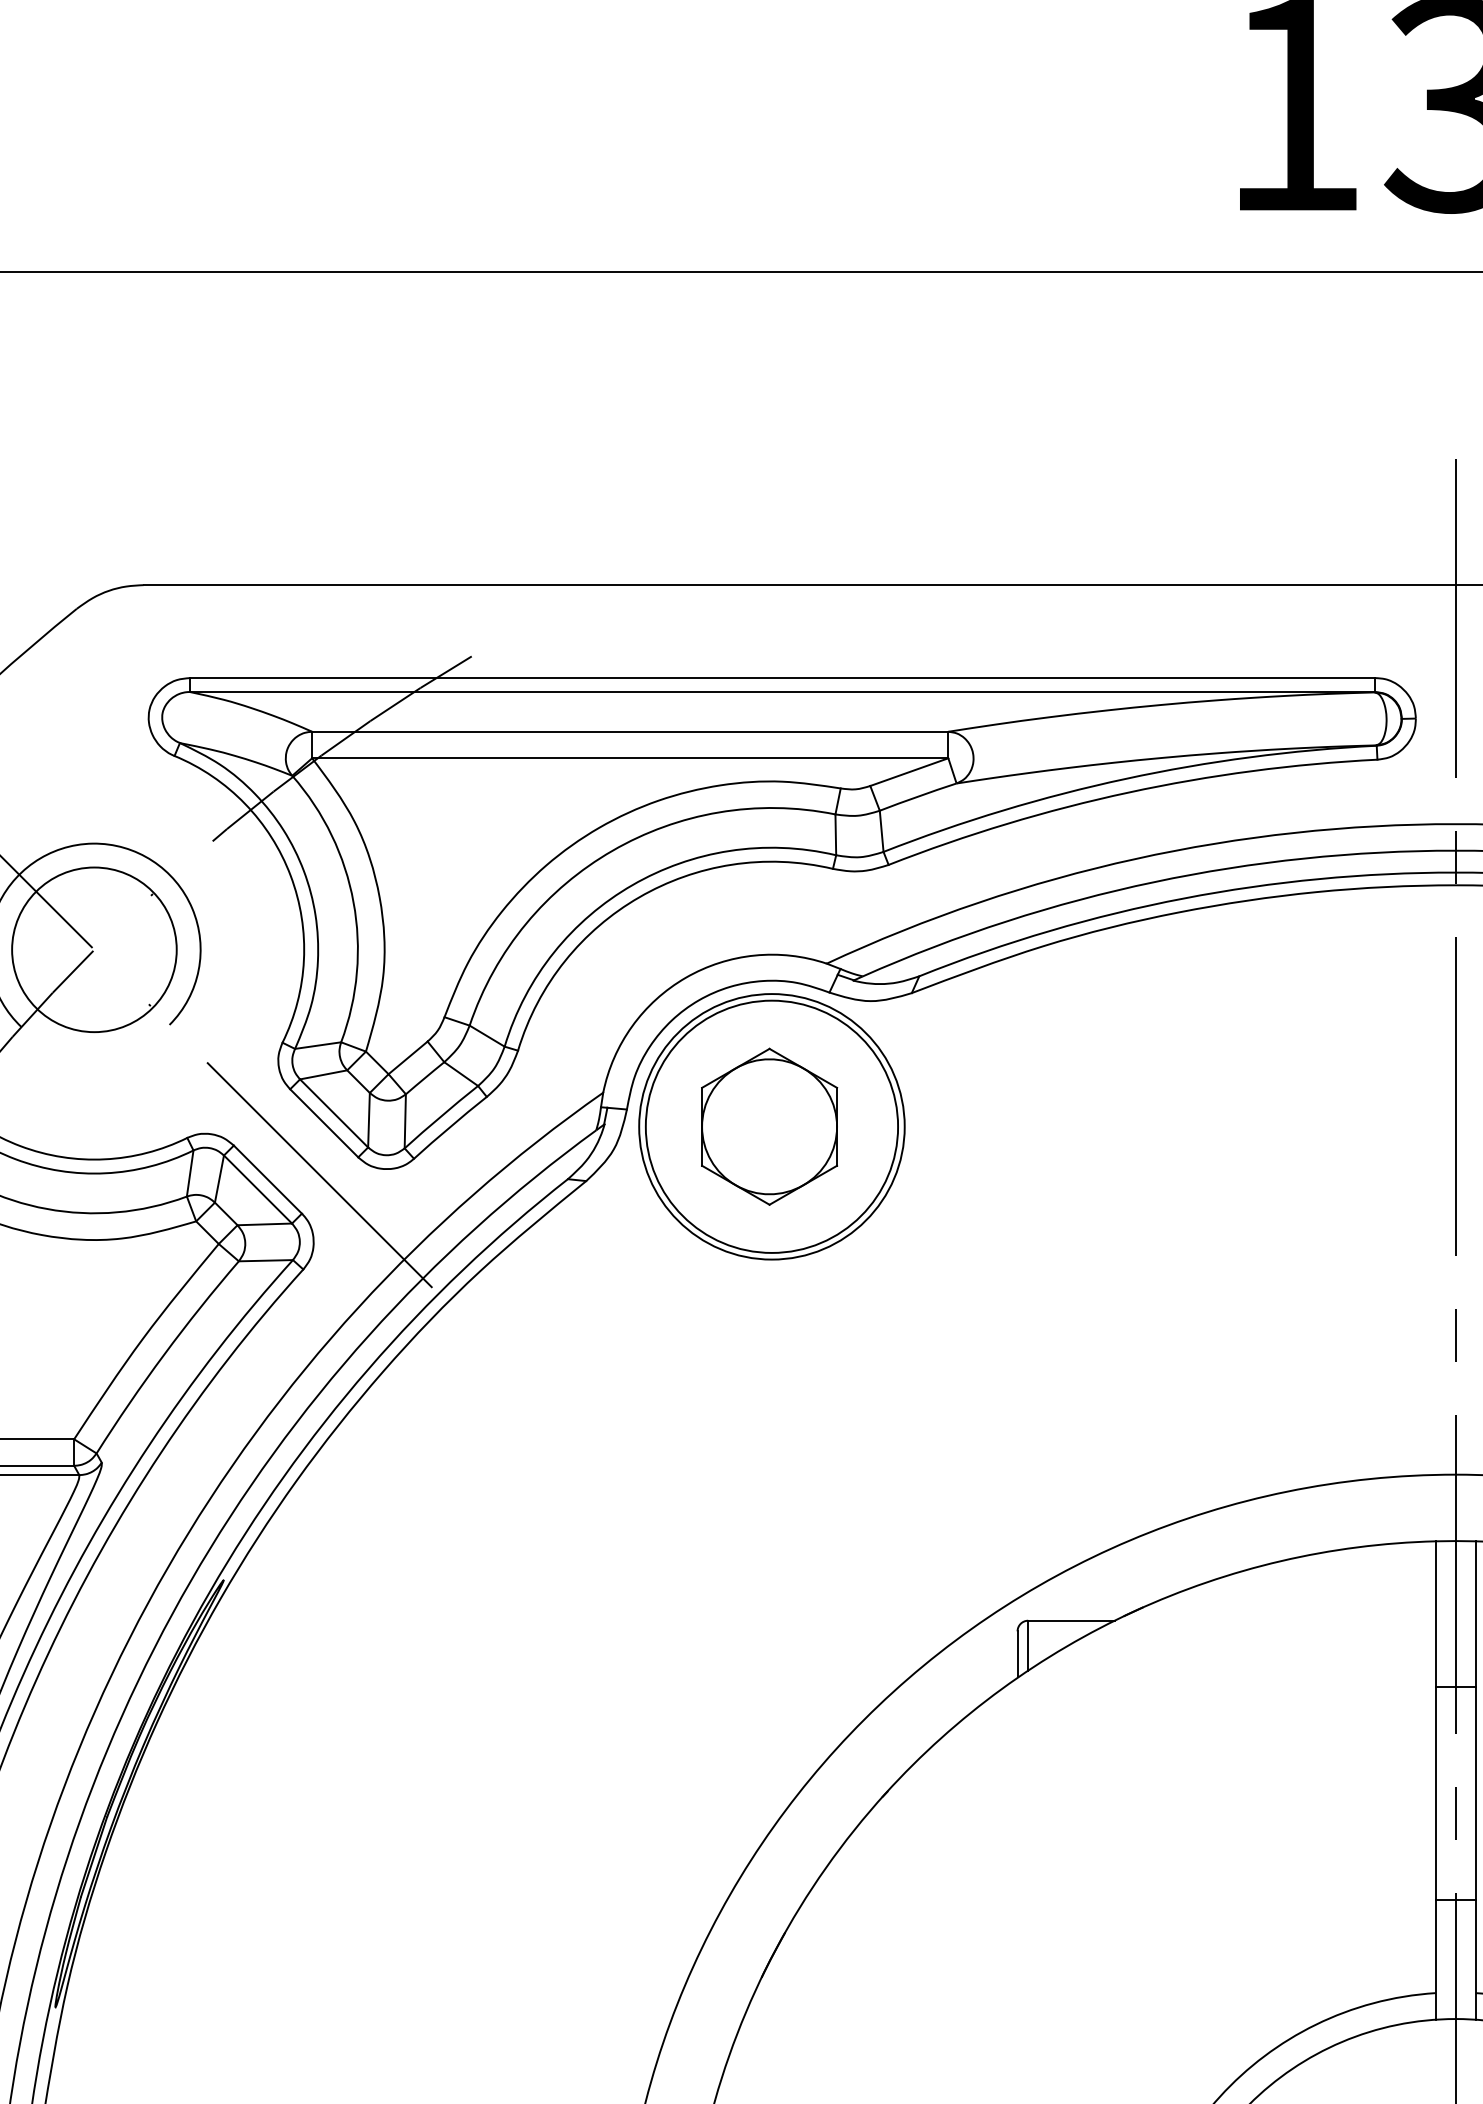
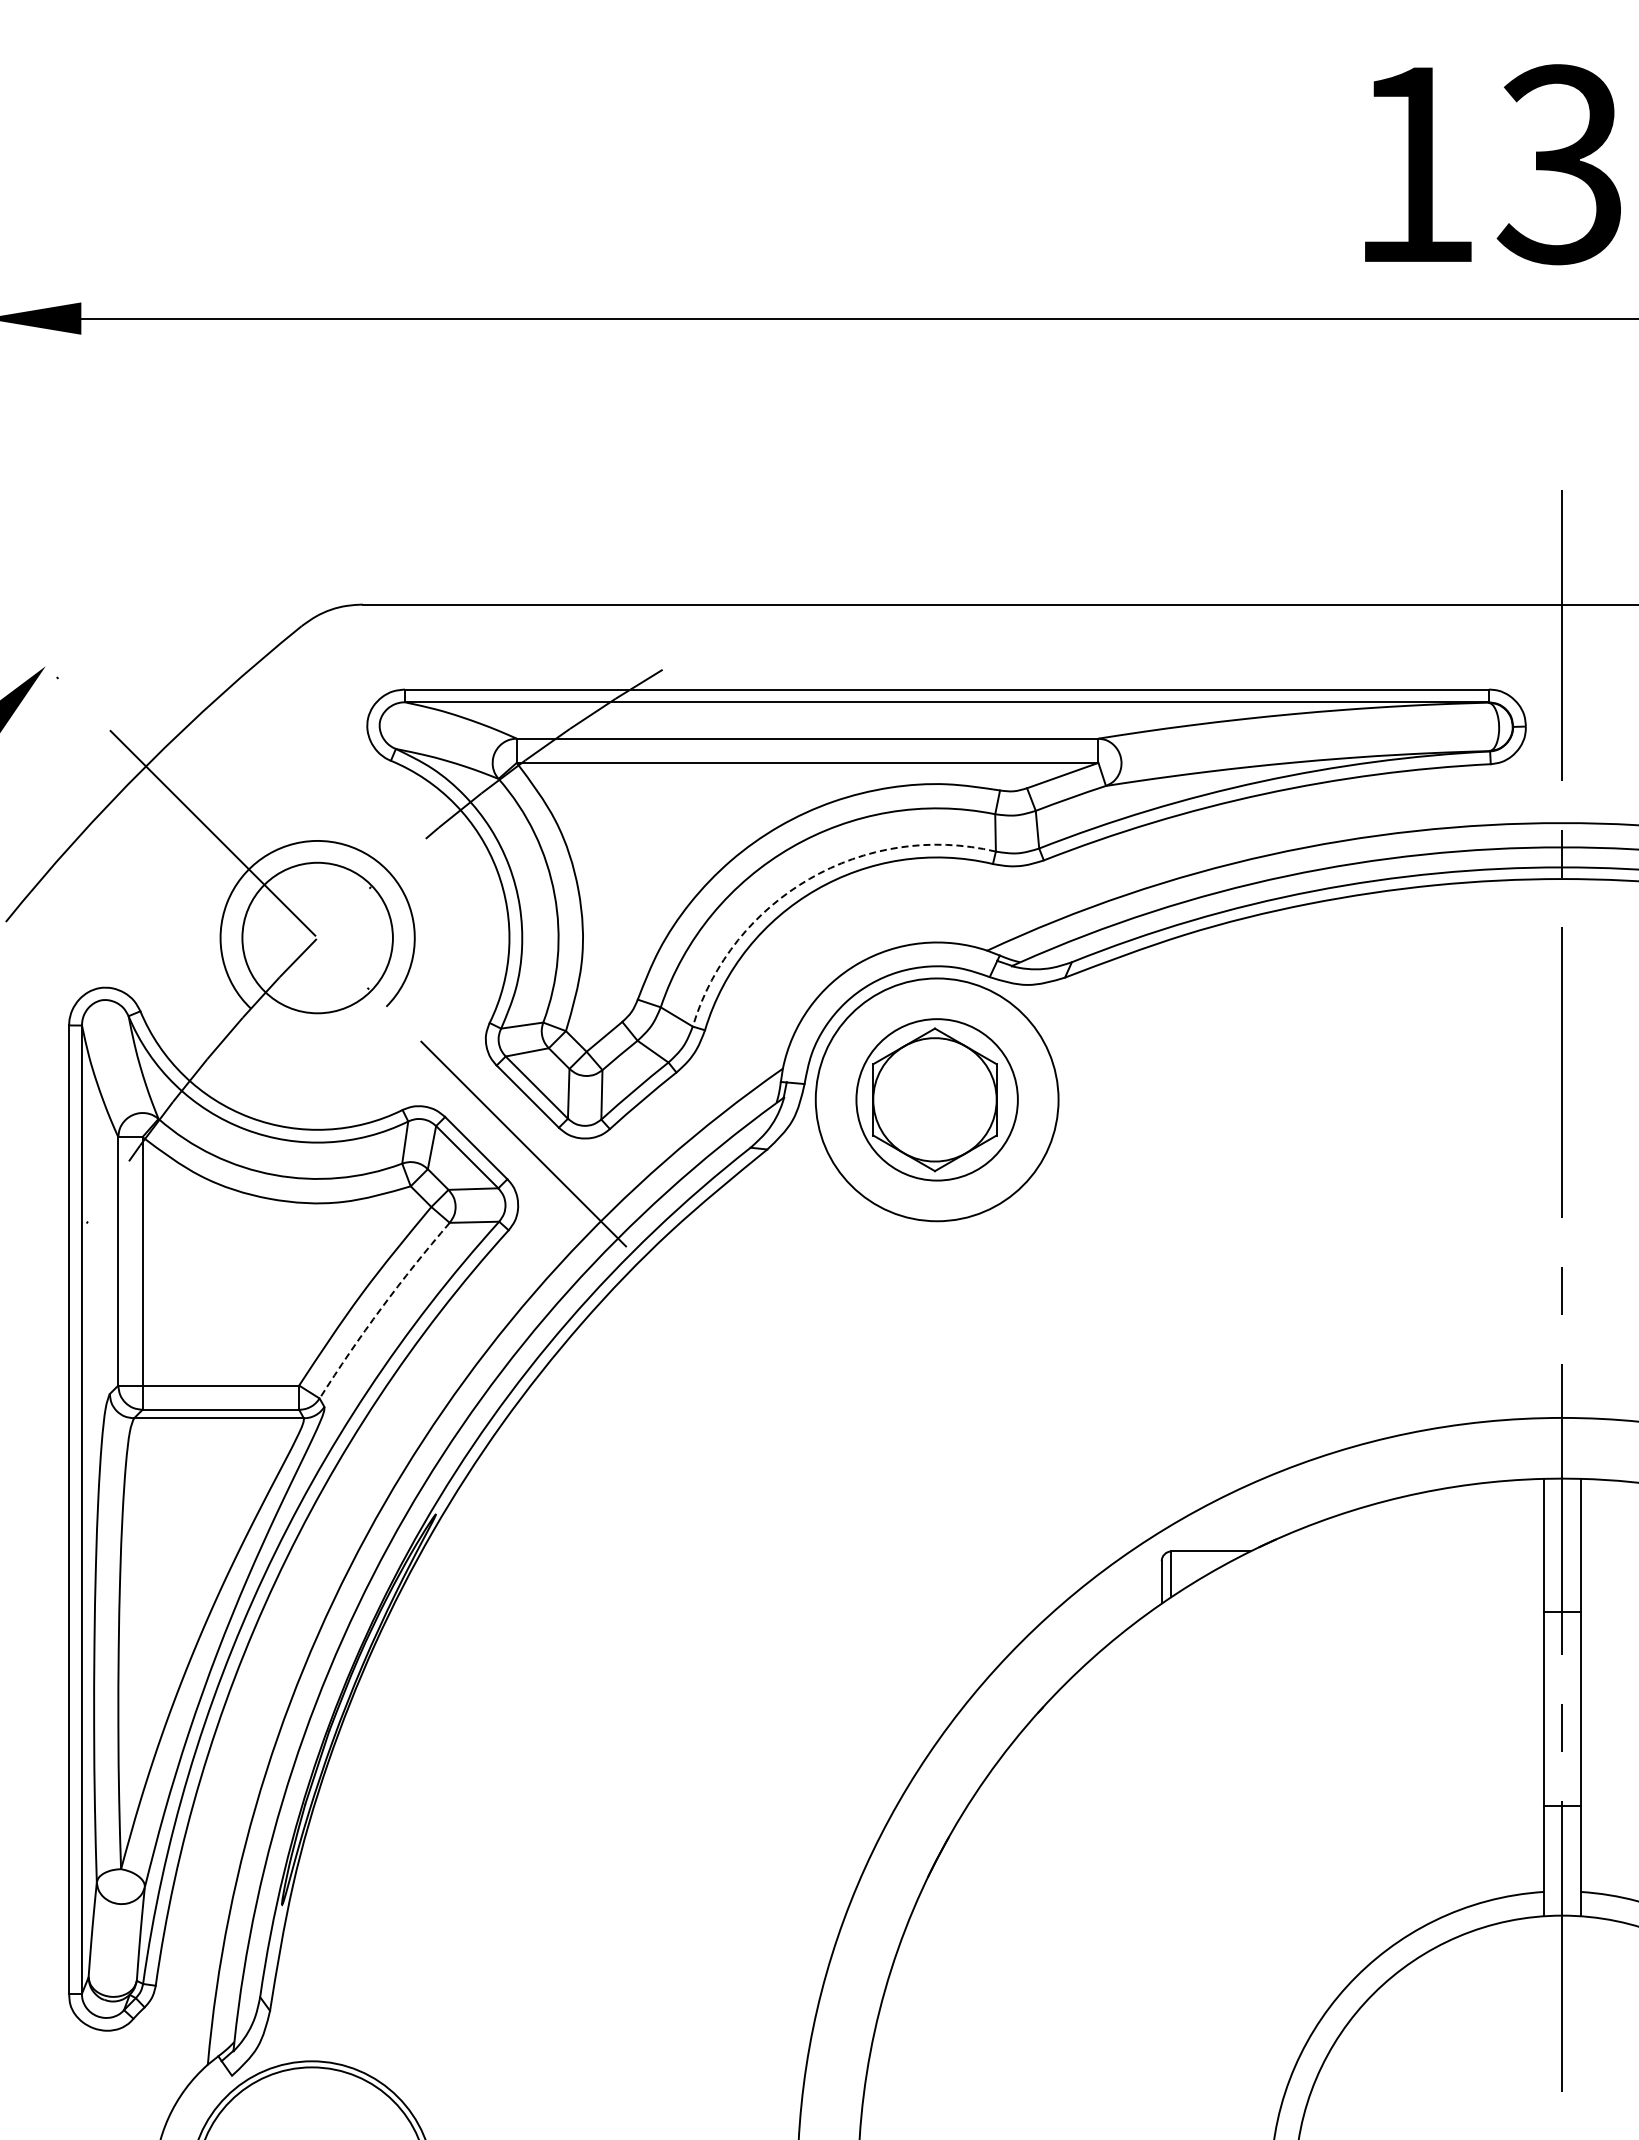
arc: (632, 884) -> (809, 878), solid -> dashed
circle: (771, 1126) -> (936, 1099), size x0.7
arc: (164, 1354) -> (381, 1308), solid -> dashed

